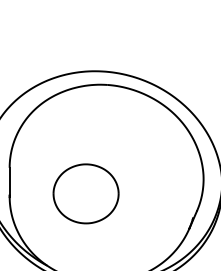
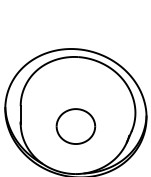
part: (85, 193) -> (75, 126), moved

